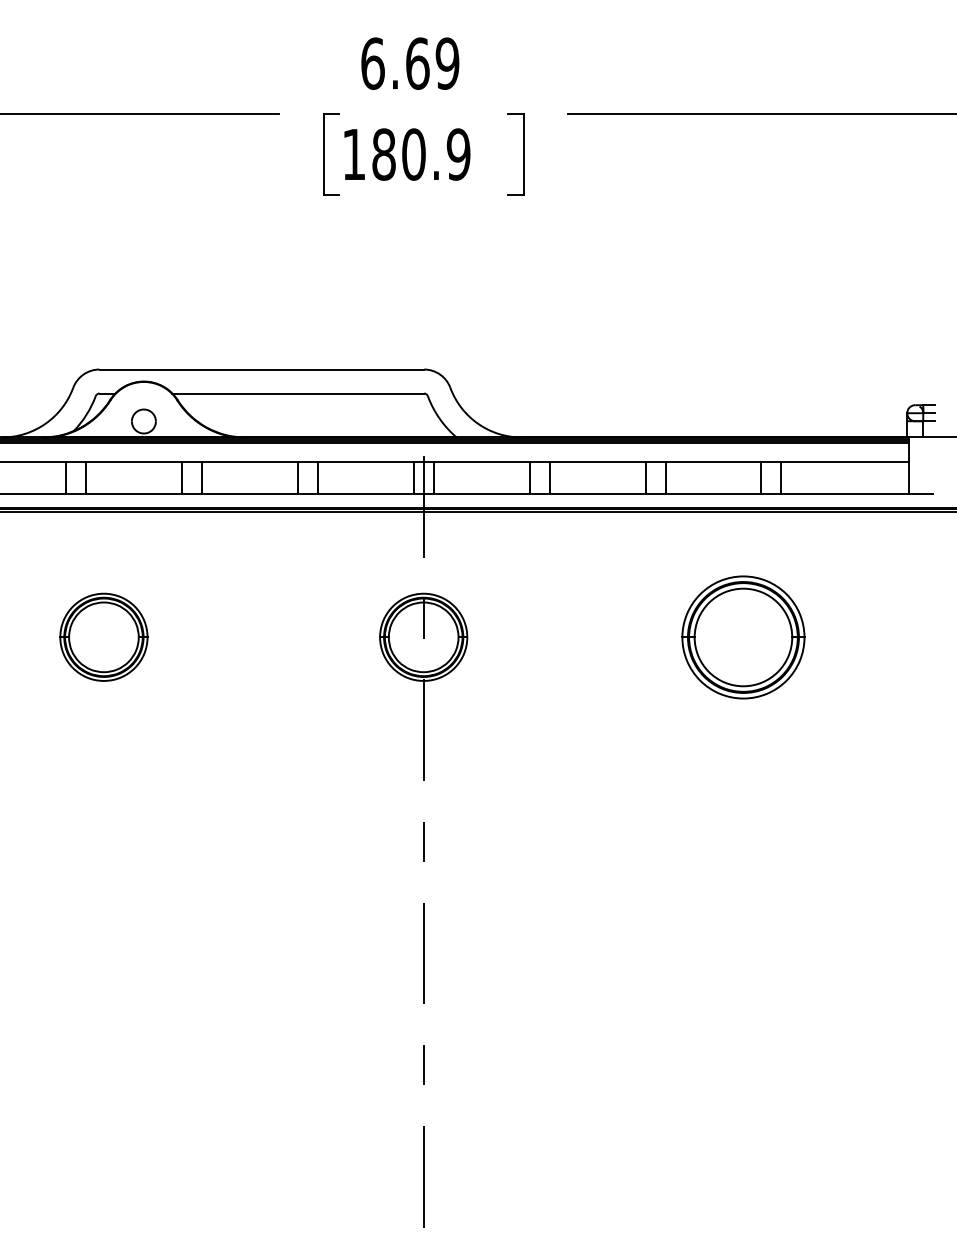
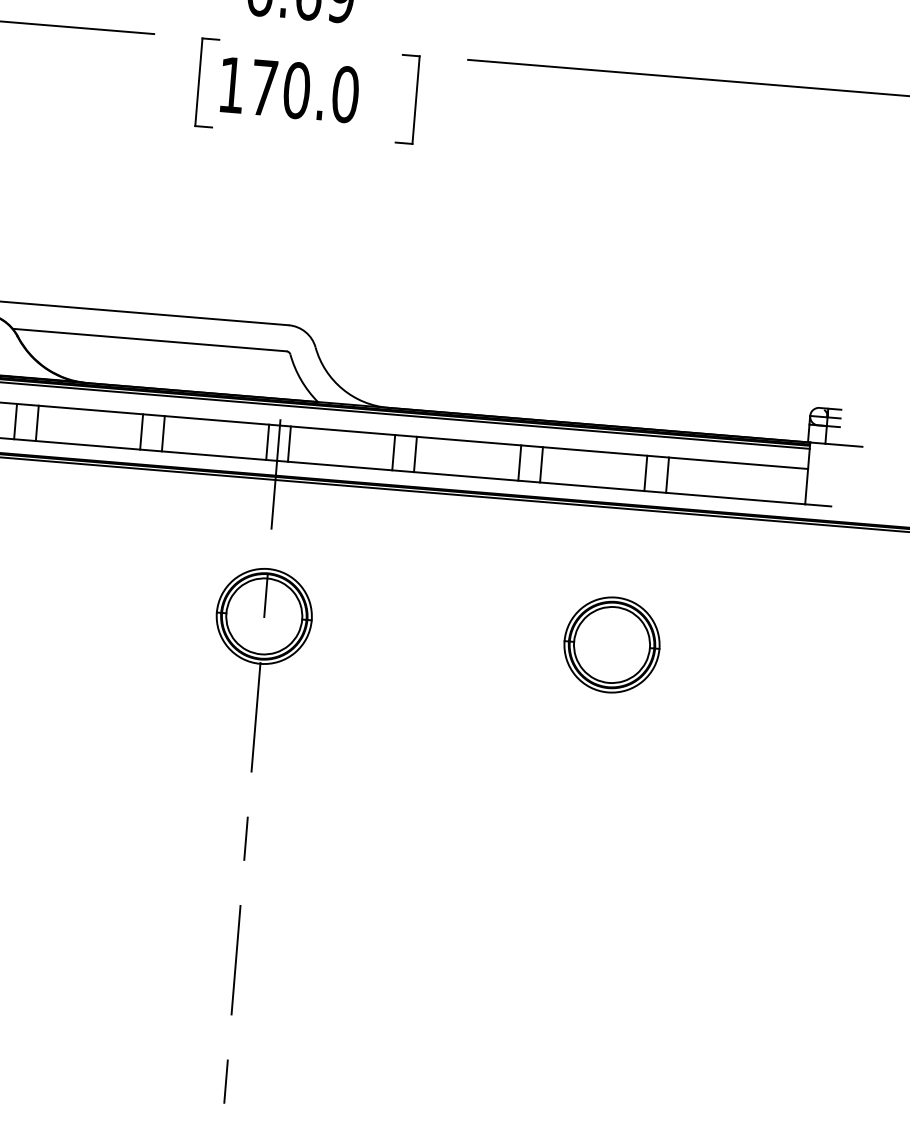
text: (421, 154) -> (305, 91), 180.9 -> 170.0
part: (743, 636) -> (612, 644), size x0.71

